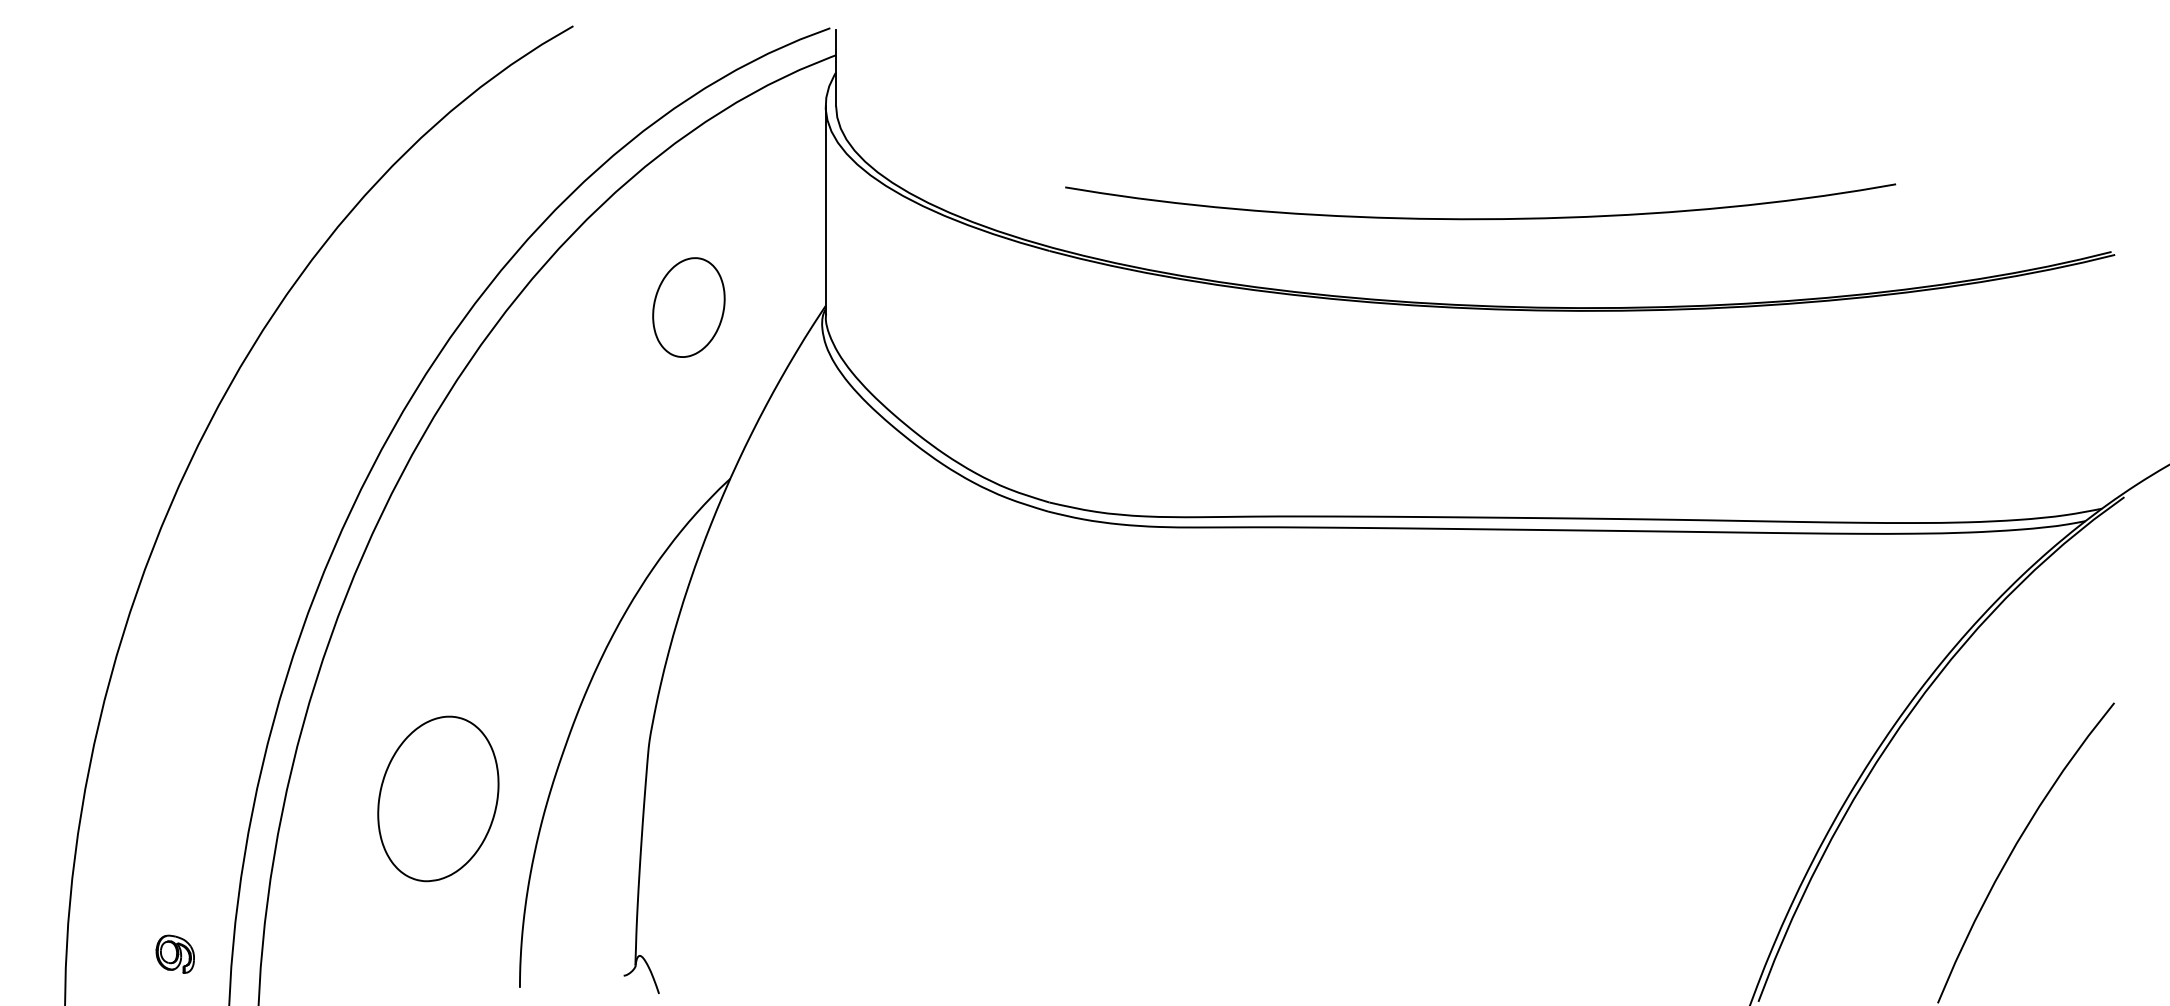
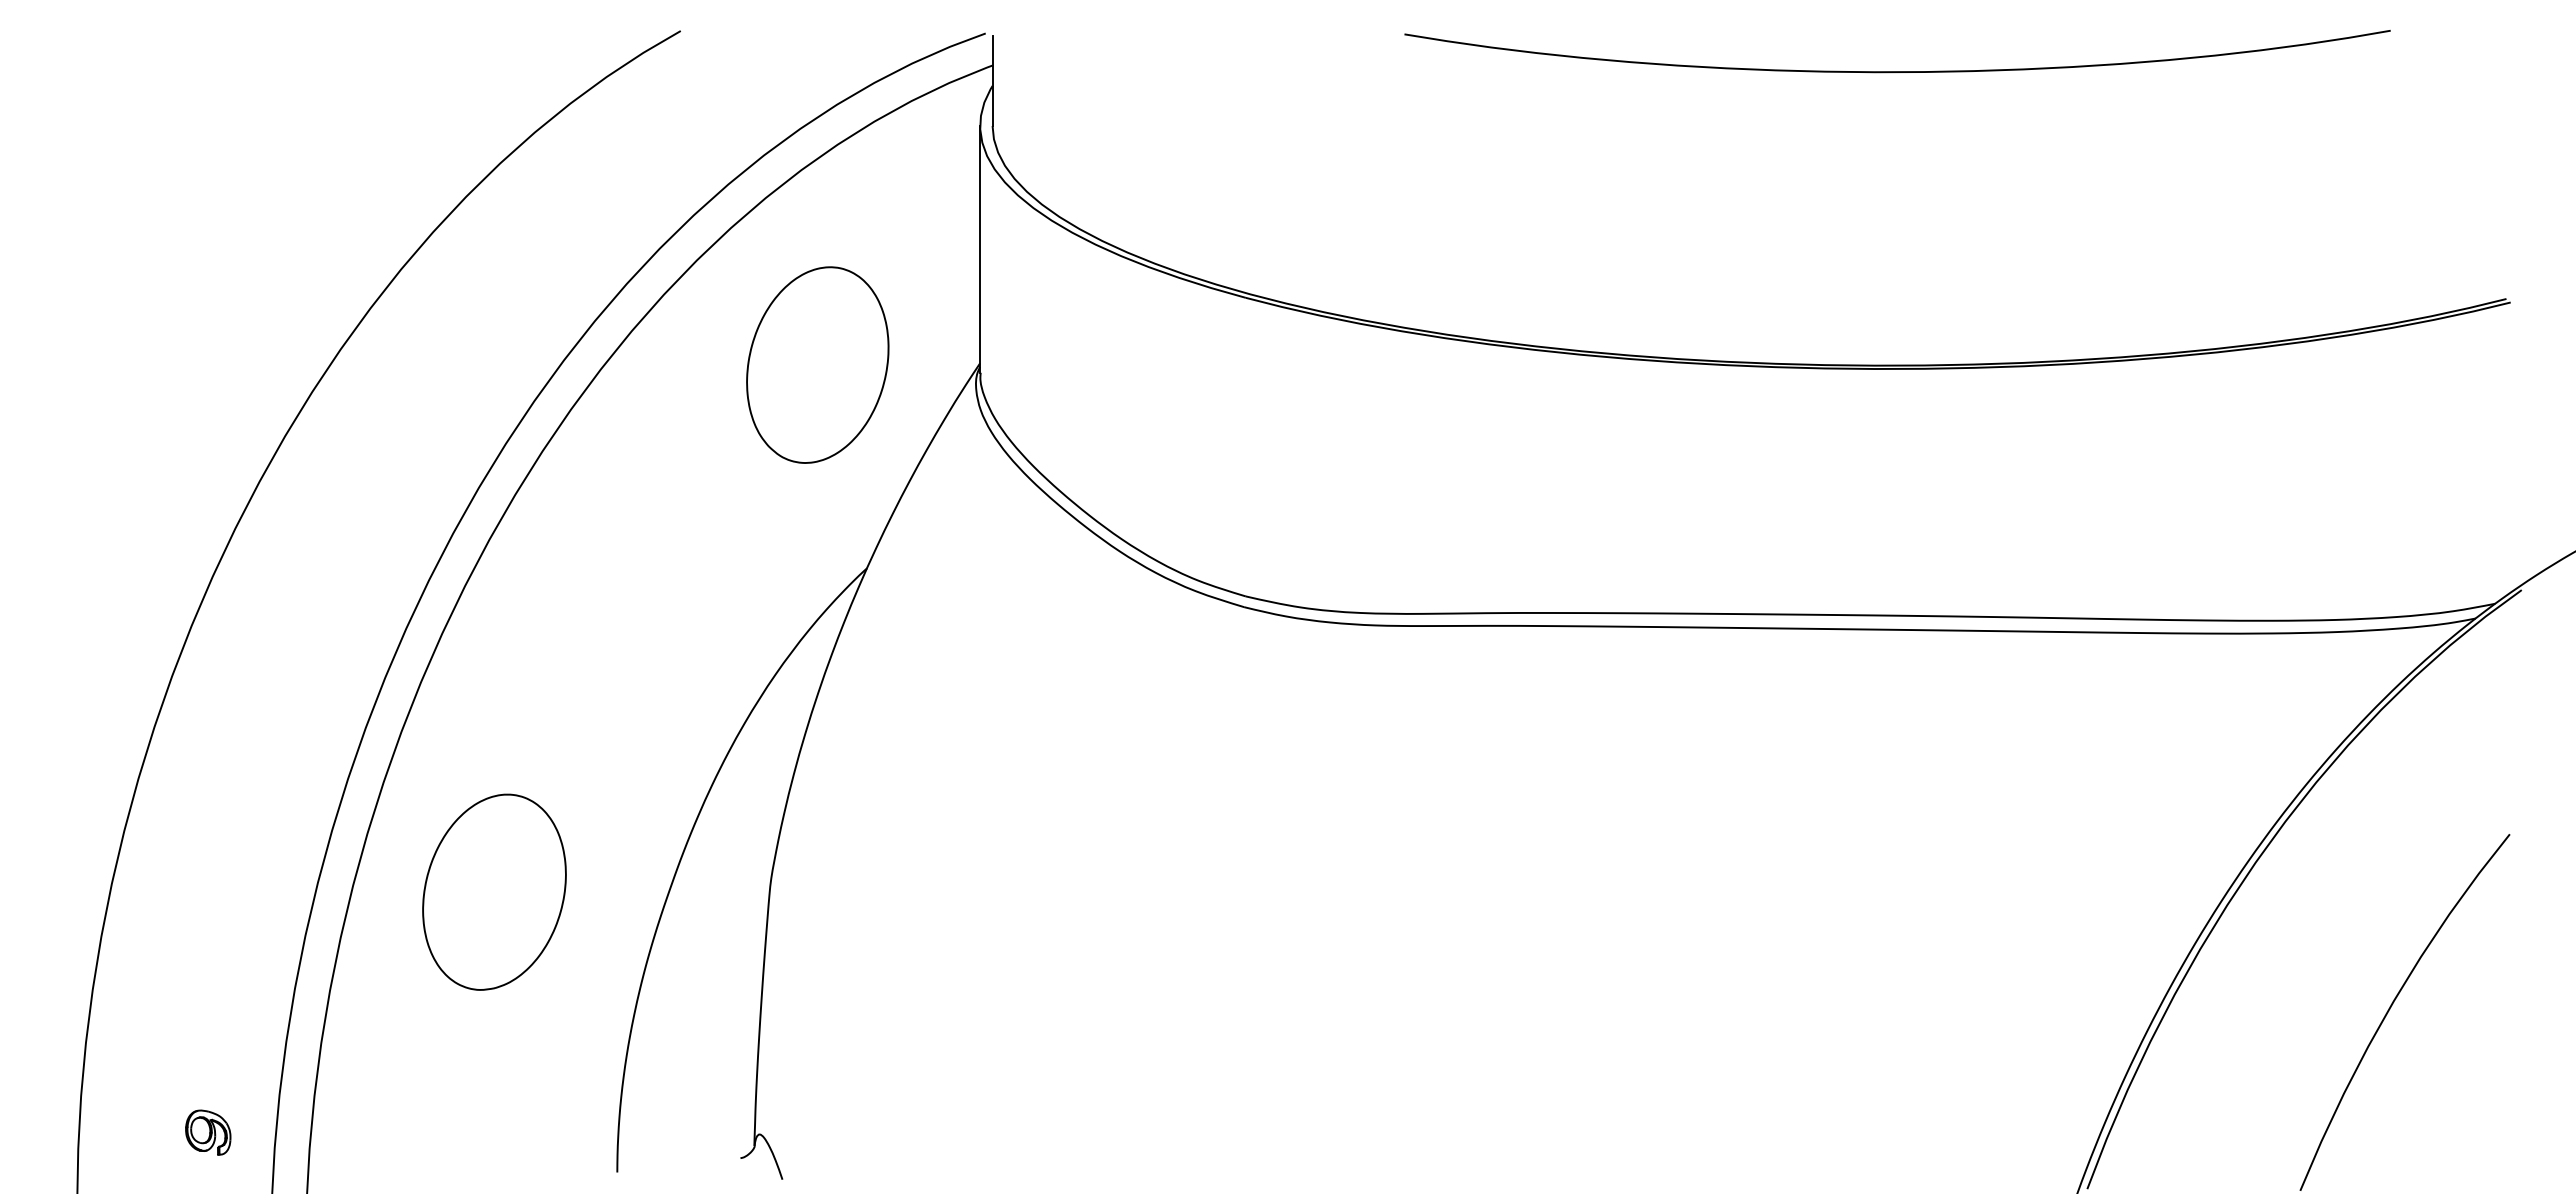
curve: (1480, 218) -> (1897, 71), moved
part: (688, 307) -> (817, 364), size x1.67
part: (438, 798) -> (494, 891), moved

